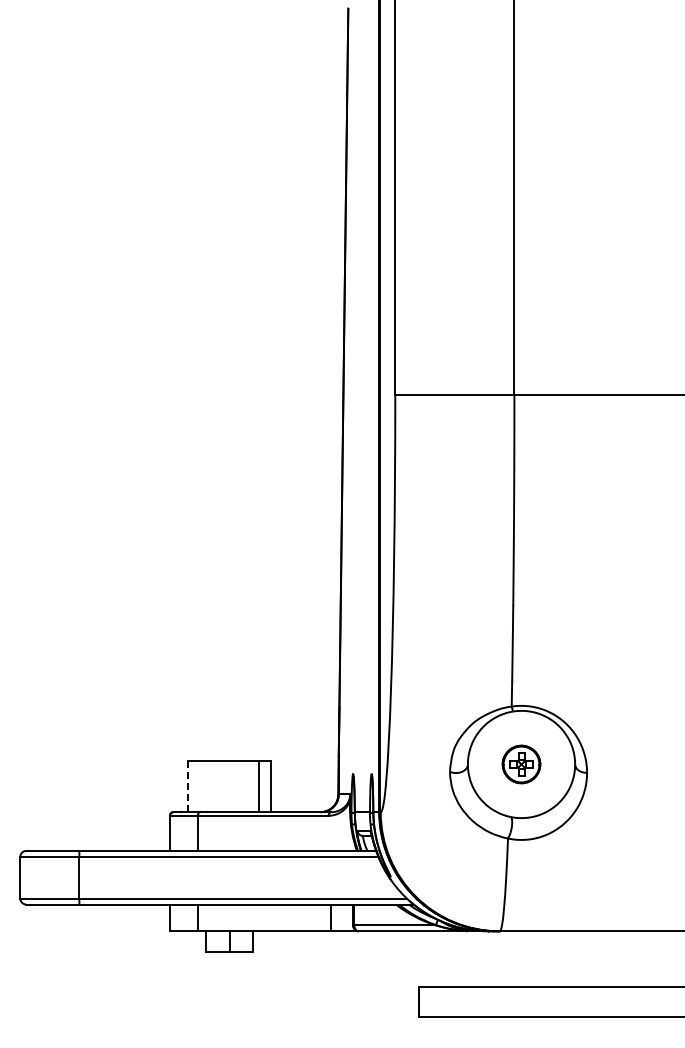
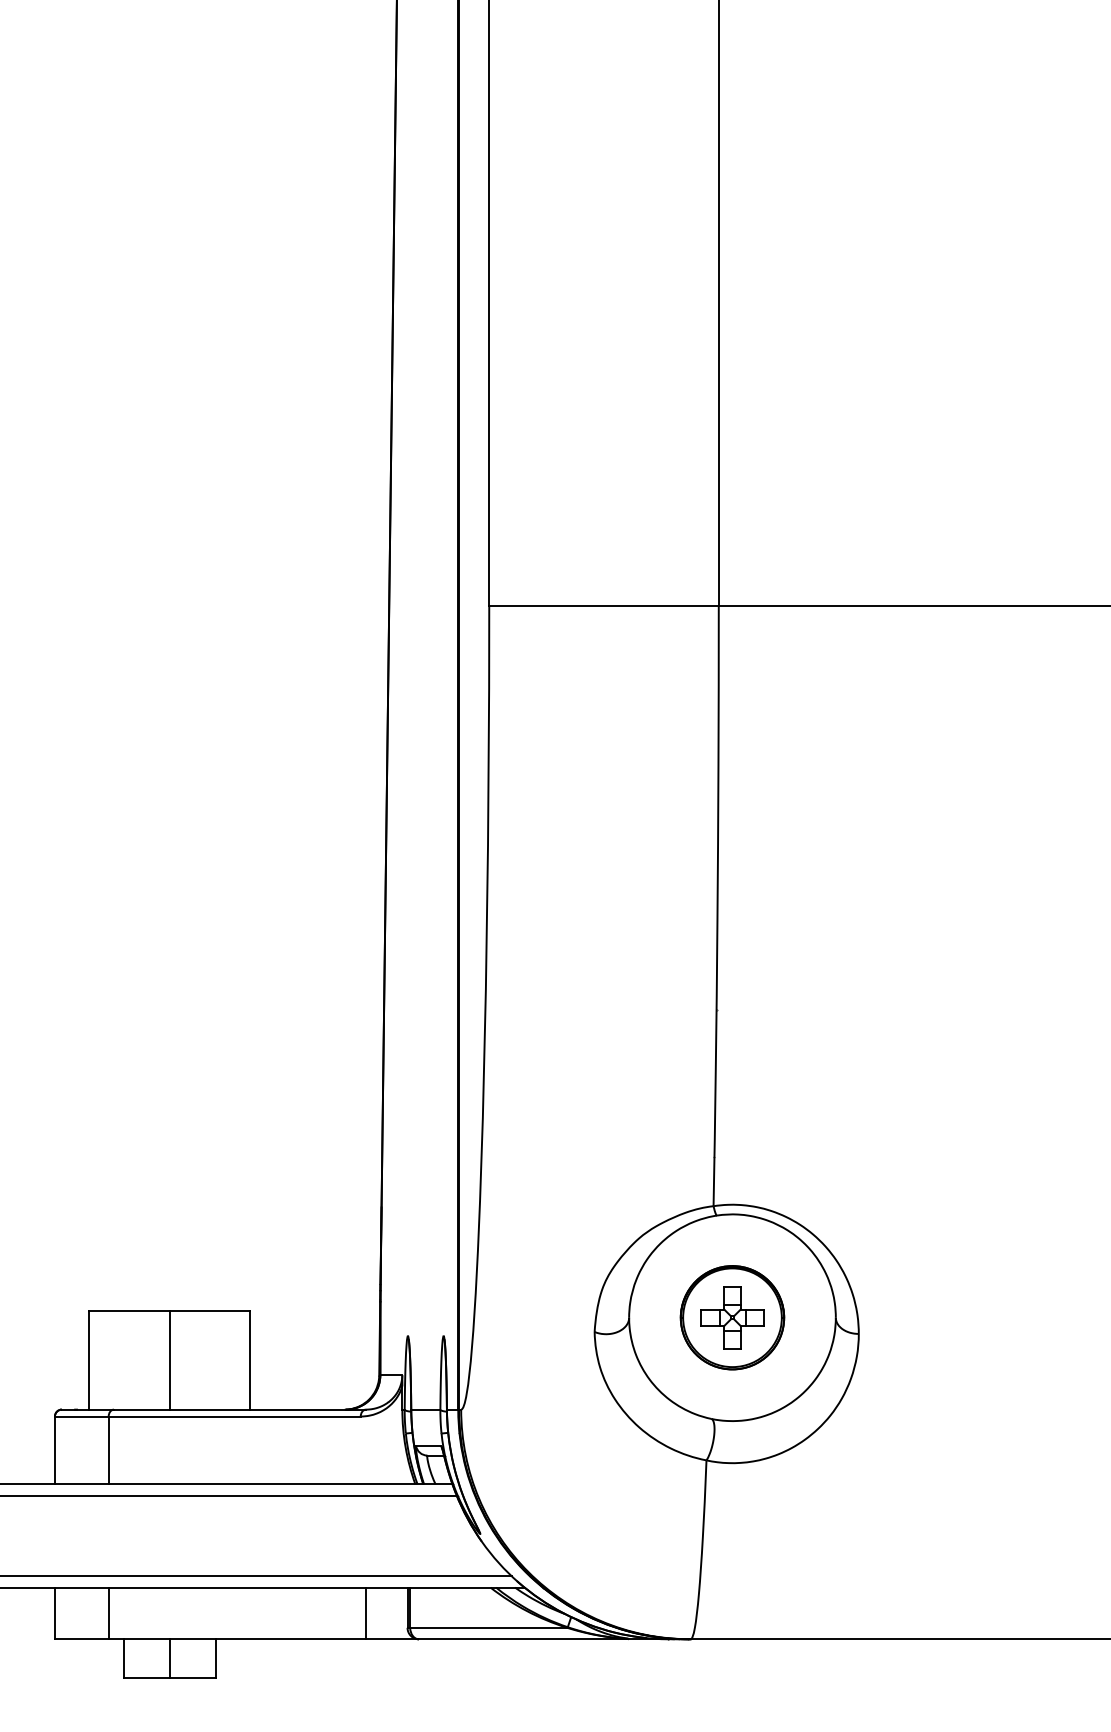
part: (521, 764) -> (732, 1317), size x1.43
line: (187, 786) -> (88, 1360), dashed -> solid
line: (258, 786) -> (169, 1360), moved

